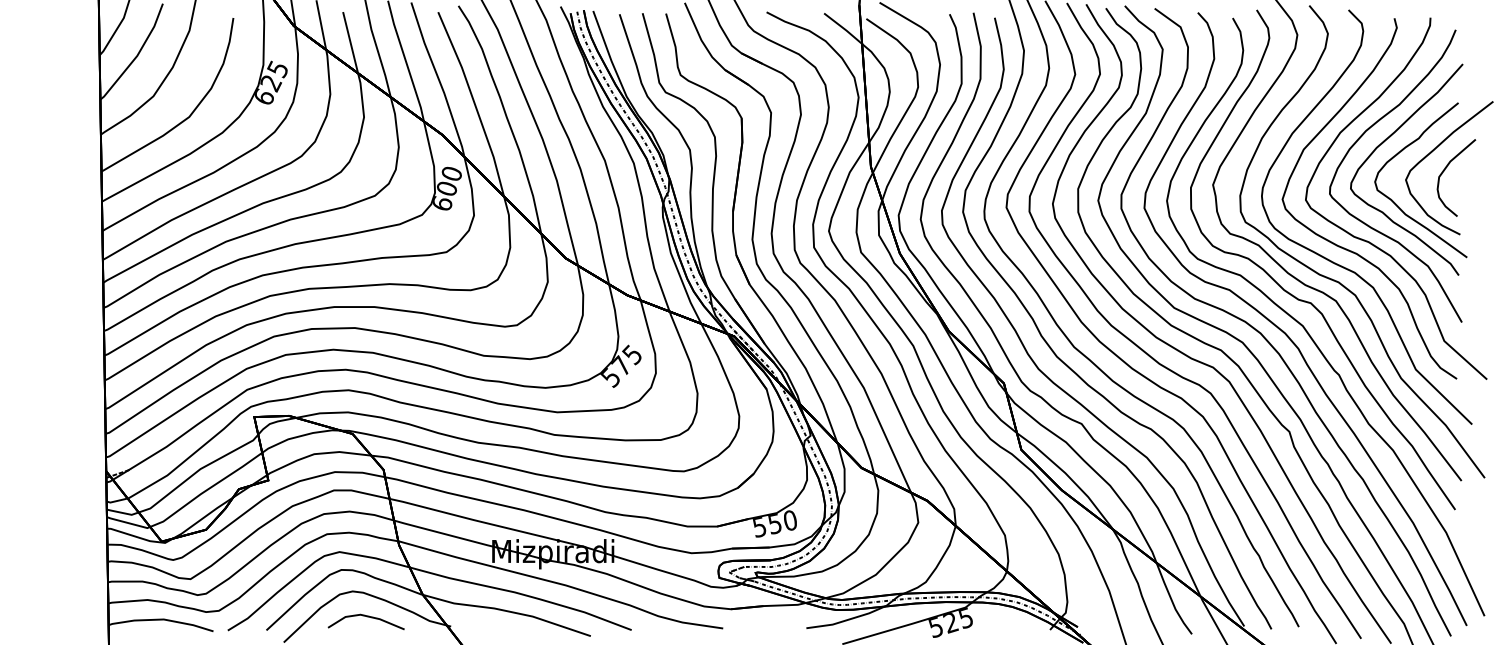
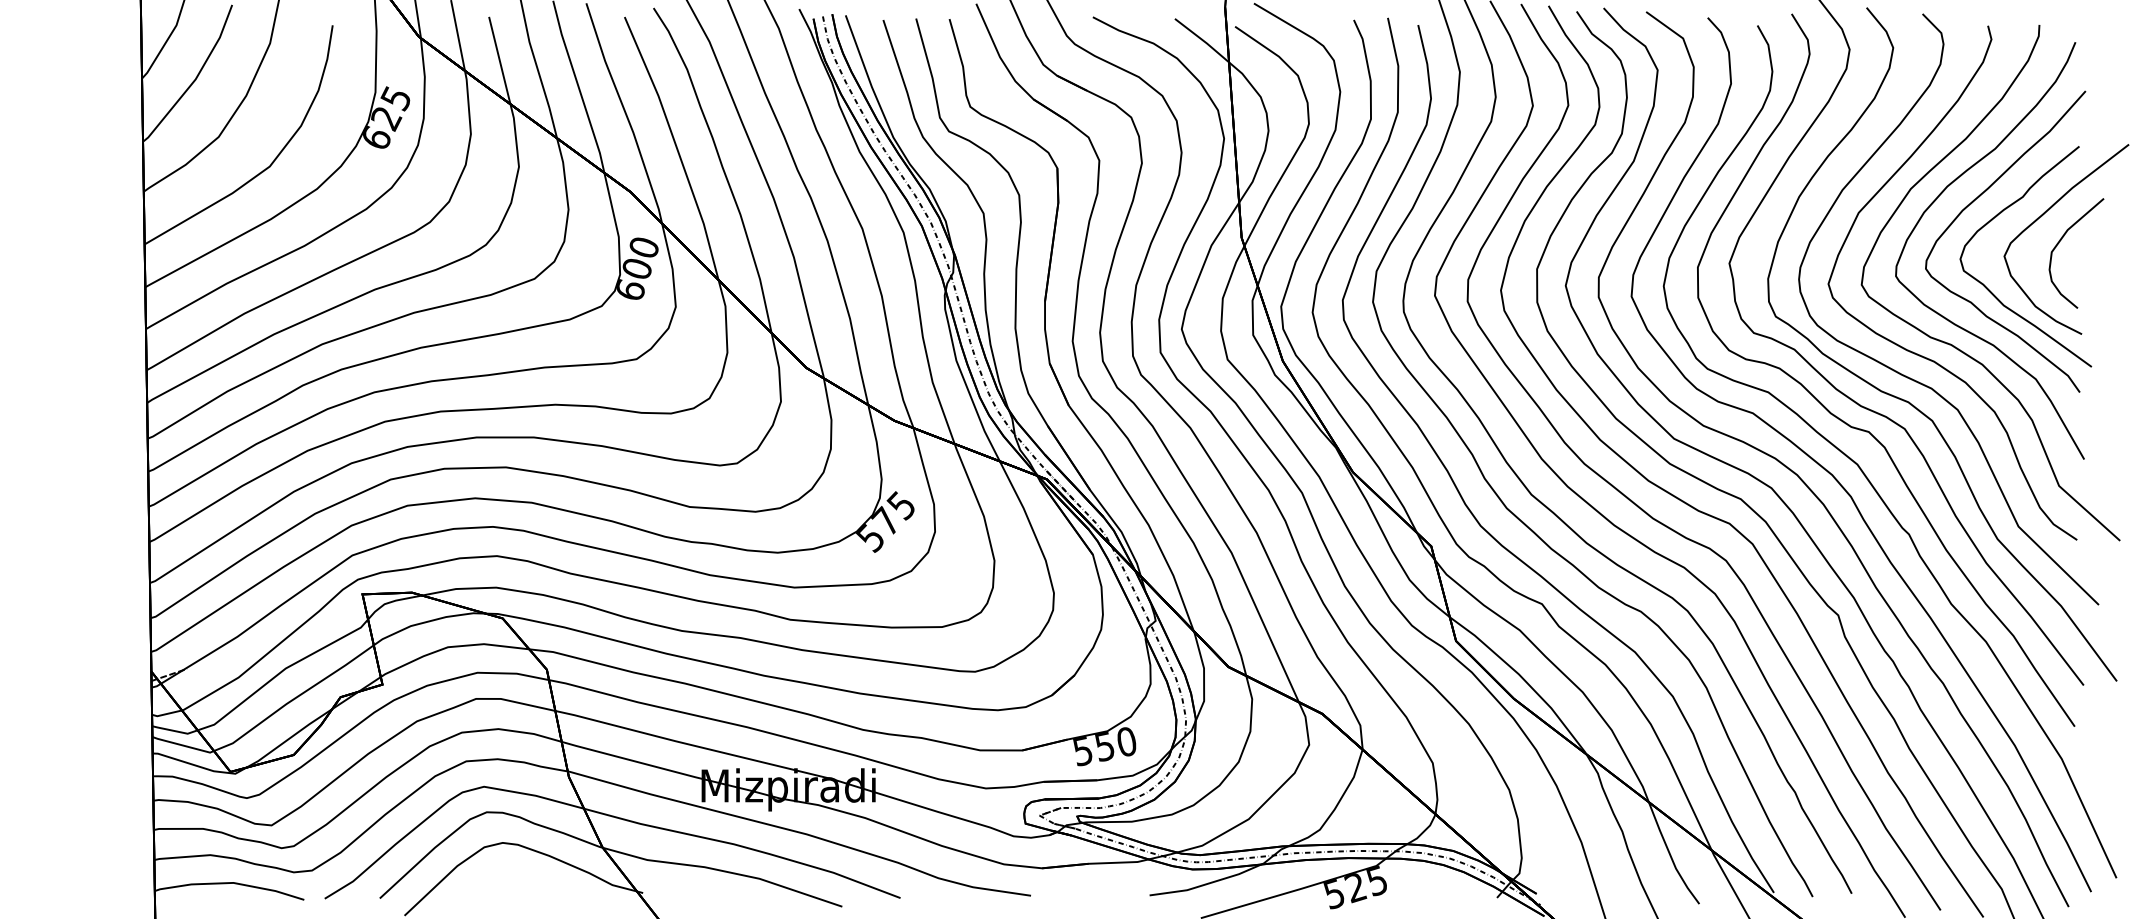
line: (367, 617) -> (523, 879), removed

